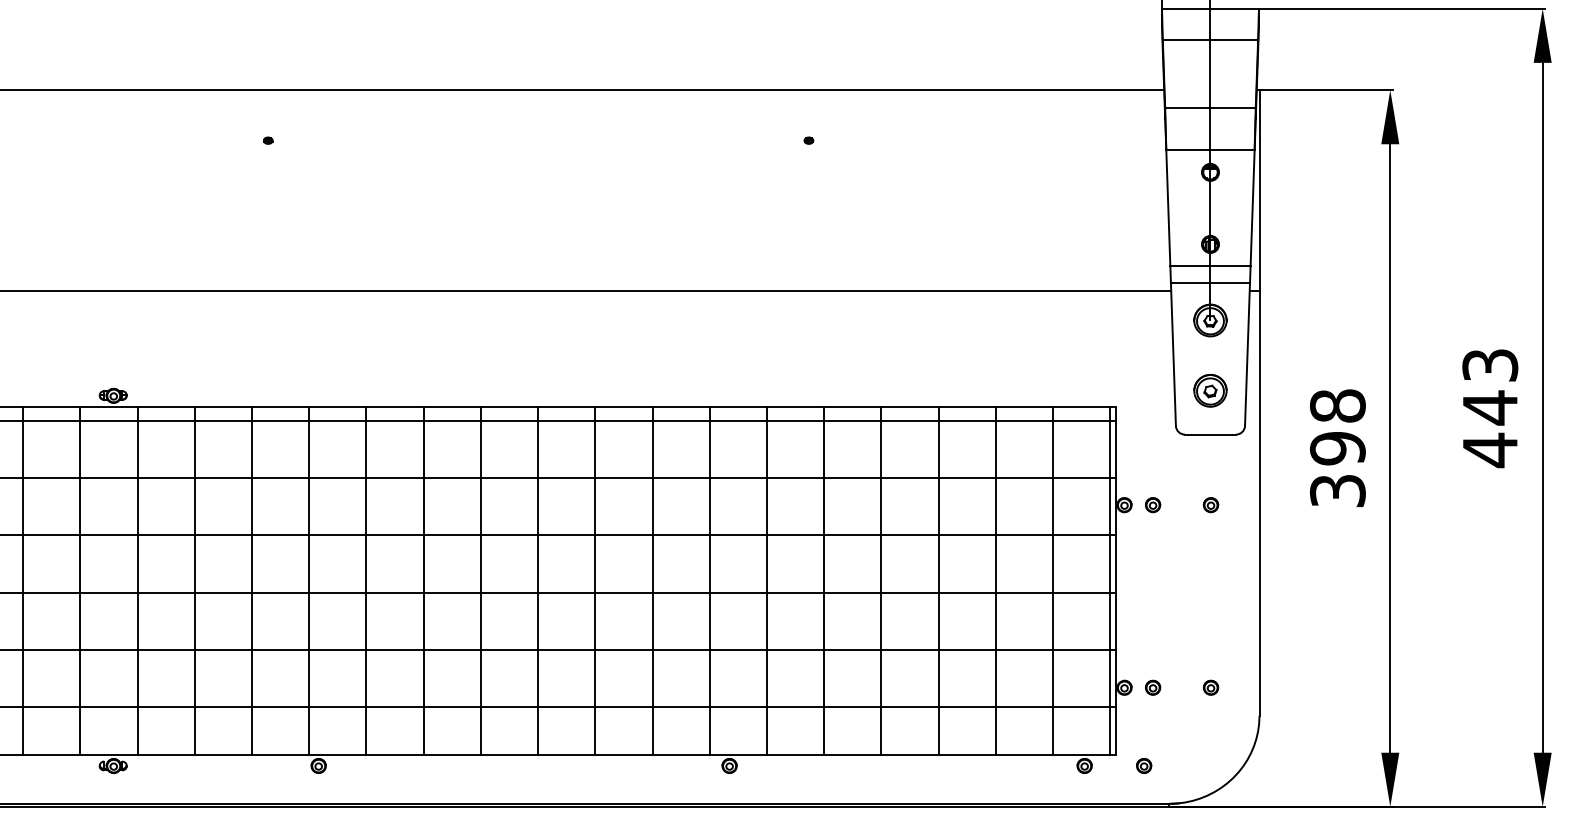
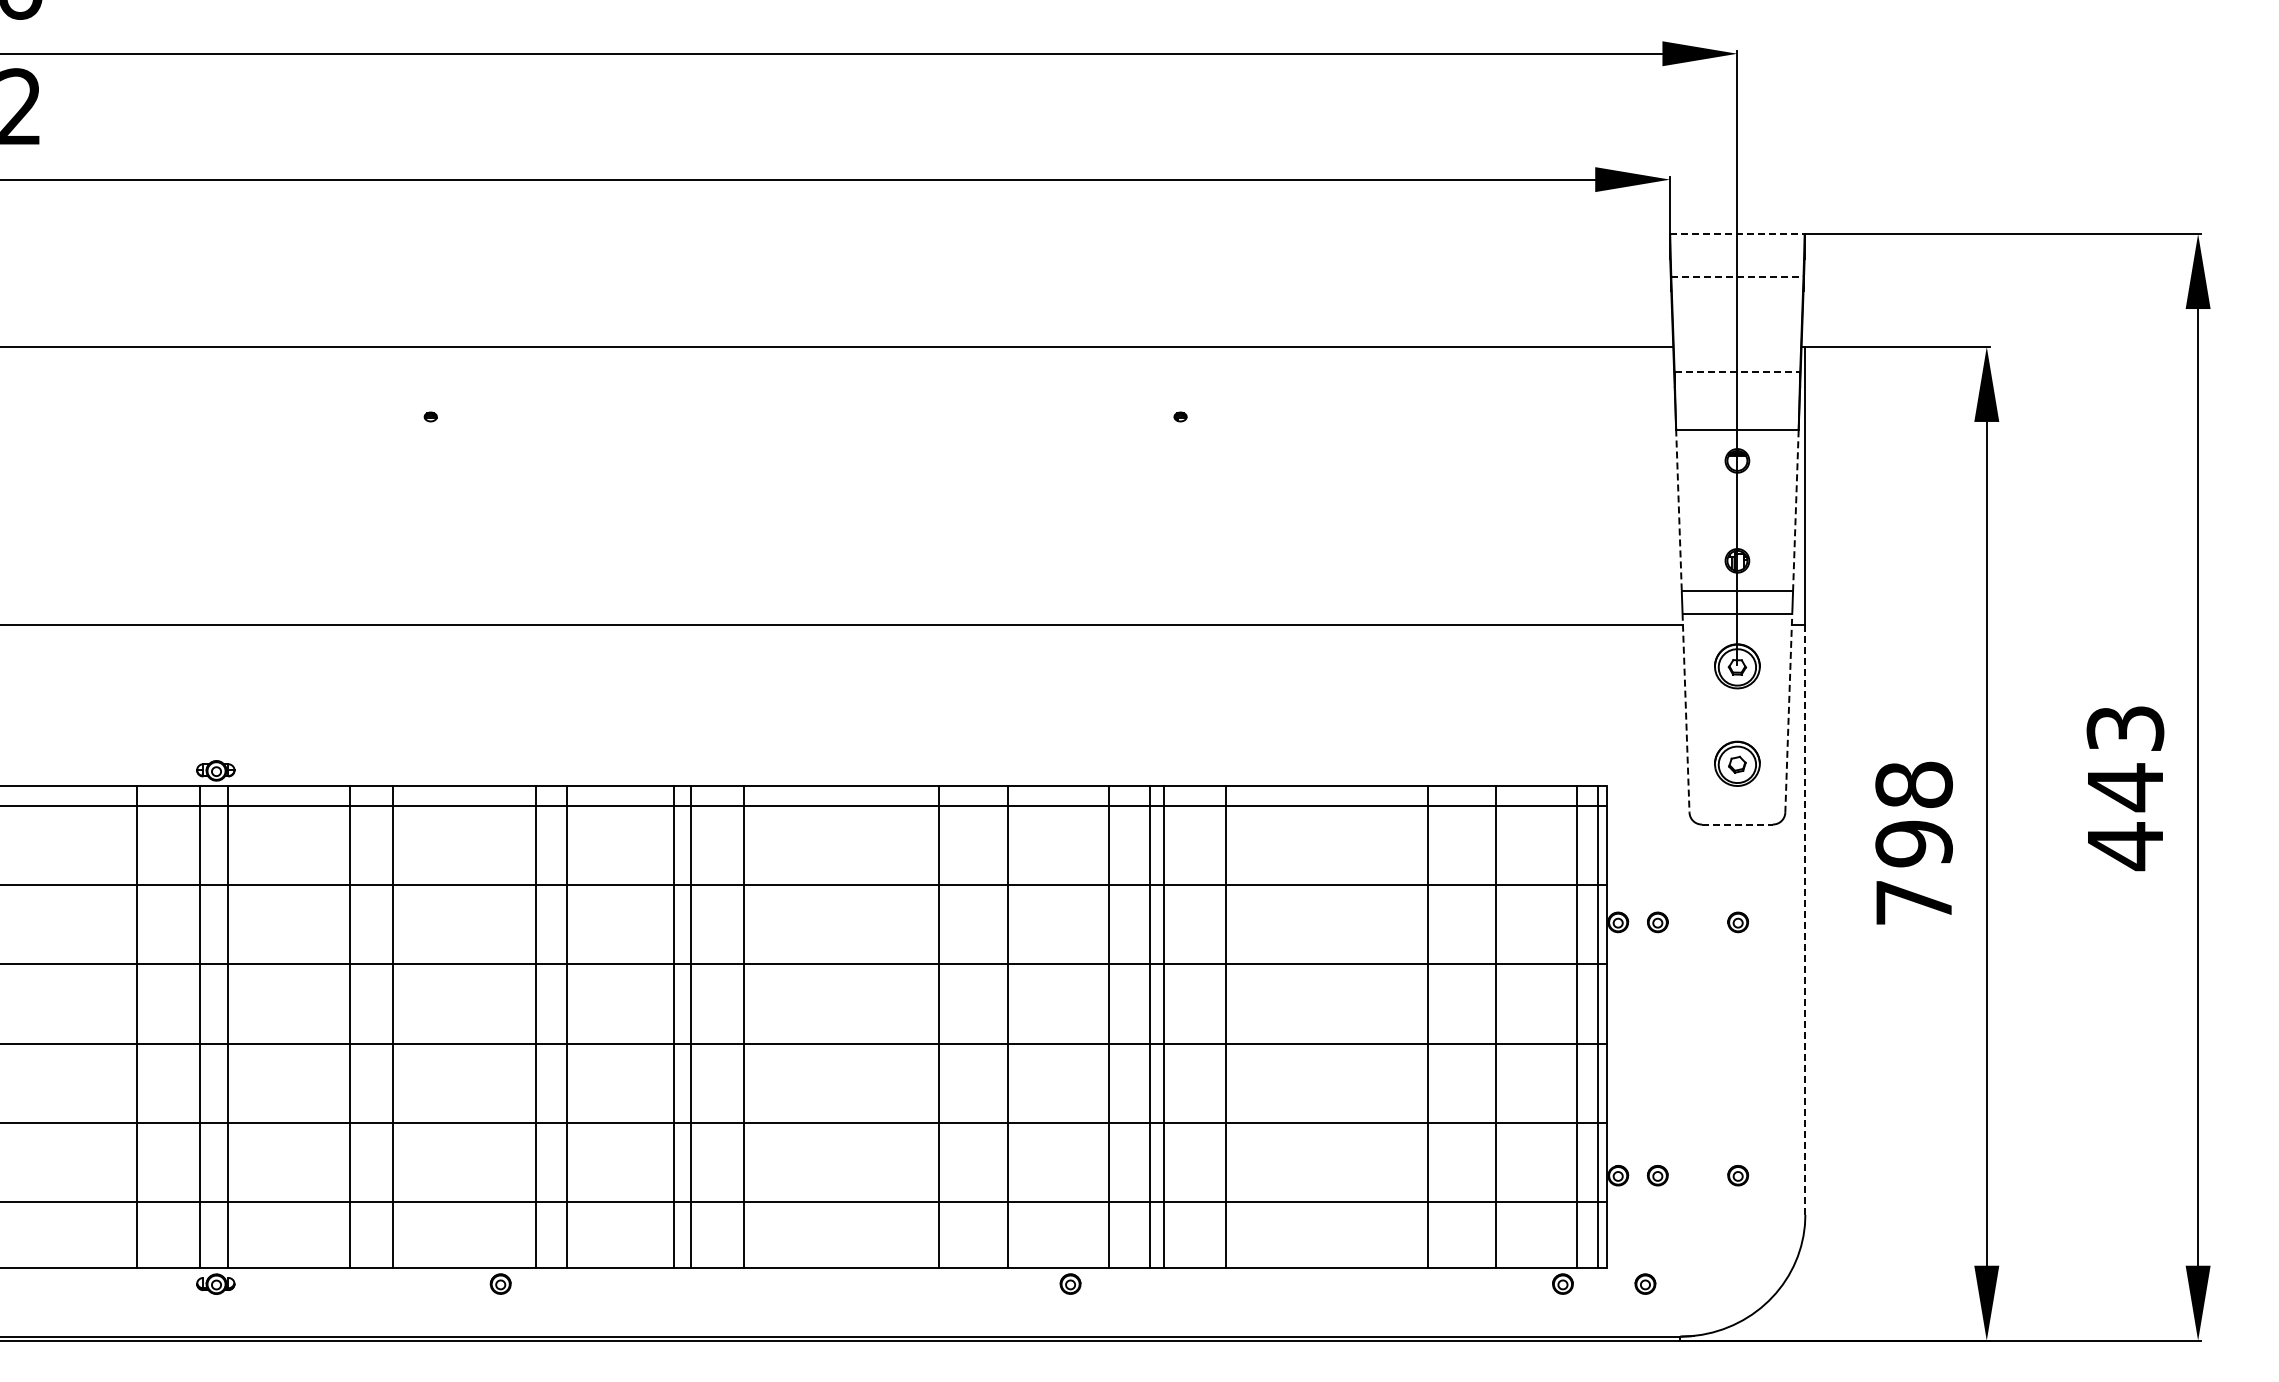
line: (1210, 9) -> (1737, 234), solid -> dashed
line: (1210, 39) -> (1737, 276), solid -> dashed
line: (1210, 108) -> (1737, 372), solid -> dashed
line: (1167, 208) -> (1678, 510), solid -> dashed
line: (1252, 208) -> (1795, 510), solid -> dashed
line: (1173, 354) -> (1686, 713), solid -> dashed
line: (1247, 354) -> (1788, 713), solid -> dashed
line: (1210, 434) -> (1737, 824), solid -> dashed
text: (1337, 490) -> (1913, 902), 398 -> 798
line: (1259, 503) -> (1805, 919), solid -> dashed
line: (22, 580) -> (136, 1027), moved
line: (80, 580) -> (228, 1027), moved
line: (137, 580) -> (200, 1027), moved
line: (194, 580) -> (392, 1027), moved
line: (252, 580) -> (350, 1027), moved
line: (309, 580) -> (535, 1027), moved
line: (423, 580) -> (691, 1027), moved
line: (480, 580) -> (673, 1027), moved
line: (537, 580) -> (743, 1027), moved
line: (595, 580) -> (939, 1027), moved
line: (652, 580) -> (1007, 1027), moved
line: (710, 580) -> (1109, 1027), moved
line: (767, 580) -> (1164, 1027), moved
line: (824, 580) -> (1149, 1027), moved
line: (881, 580) -> (1226, 1027), moved
line: (938, 580) -> (1428, 1027), moved
line: (995, 580) -> (1495, 1027), moved
line: (1053, 580) -> (1577, 1027), moved

